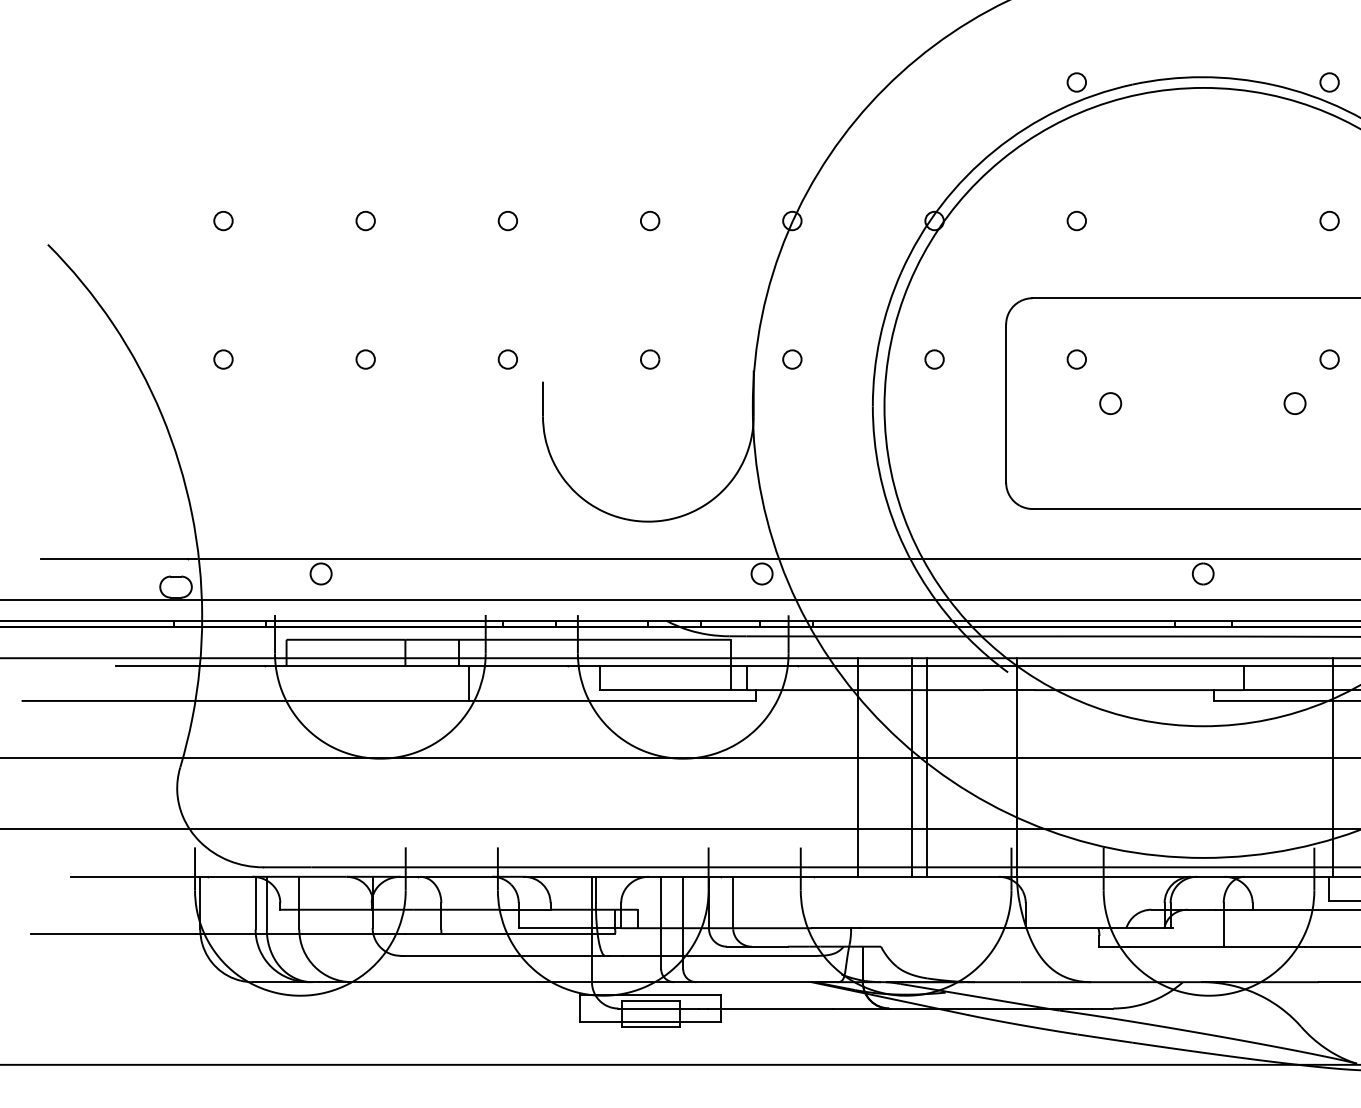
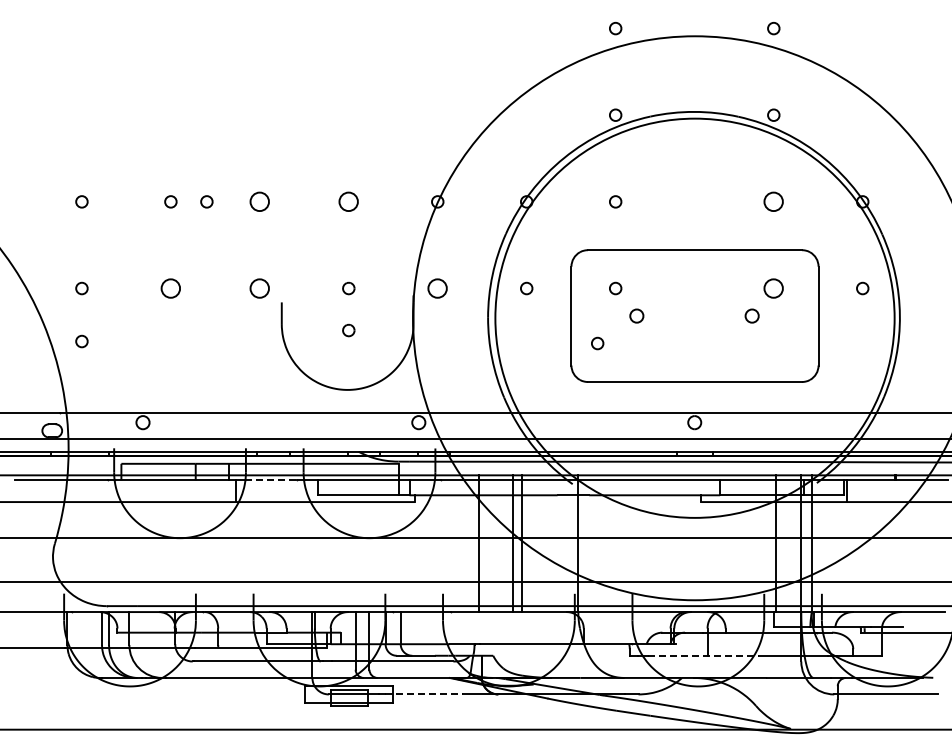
circle: (422, 220) -> (206, 201), added
circle: (507, 220) -> (259, 201), size x1.6
circle: (649, 220) -> (348, 201), size x1.6
circle: (1329, 220) -> (773, 201), size x1.6
circle: (365, 359) -> (170, 288), size x1.6
circle: (507, 359) -> (259, 288), size x1.6
circle: (791, 359) -> (437, 288), size x1.6
circle: (1329, 359) -> (773, 288), size x1.6
part: (649, 426) -> (348, 330), added
circle: (222, 444) -> (81, 341), added
circle: (1047, 447) -> (597, 343), added
line: (526, 666) -> (271, 480), solid -> dashed
line: (1217, 946) -> (703, 655), solid -> dashed
line: (771, 1008) -> (424, 694), solid -> dashed

